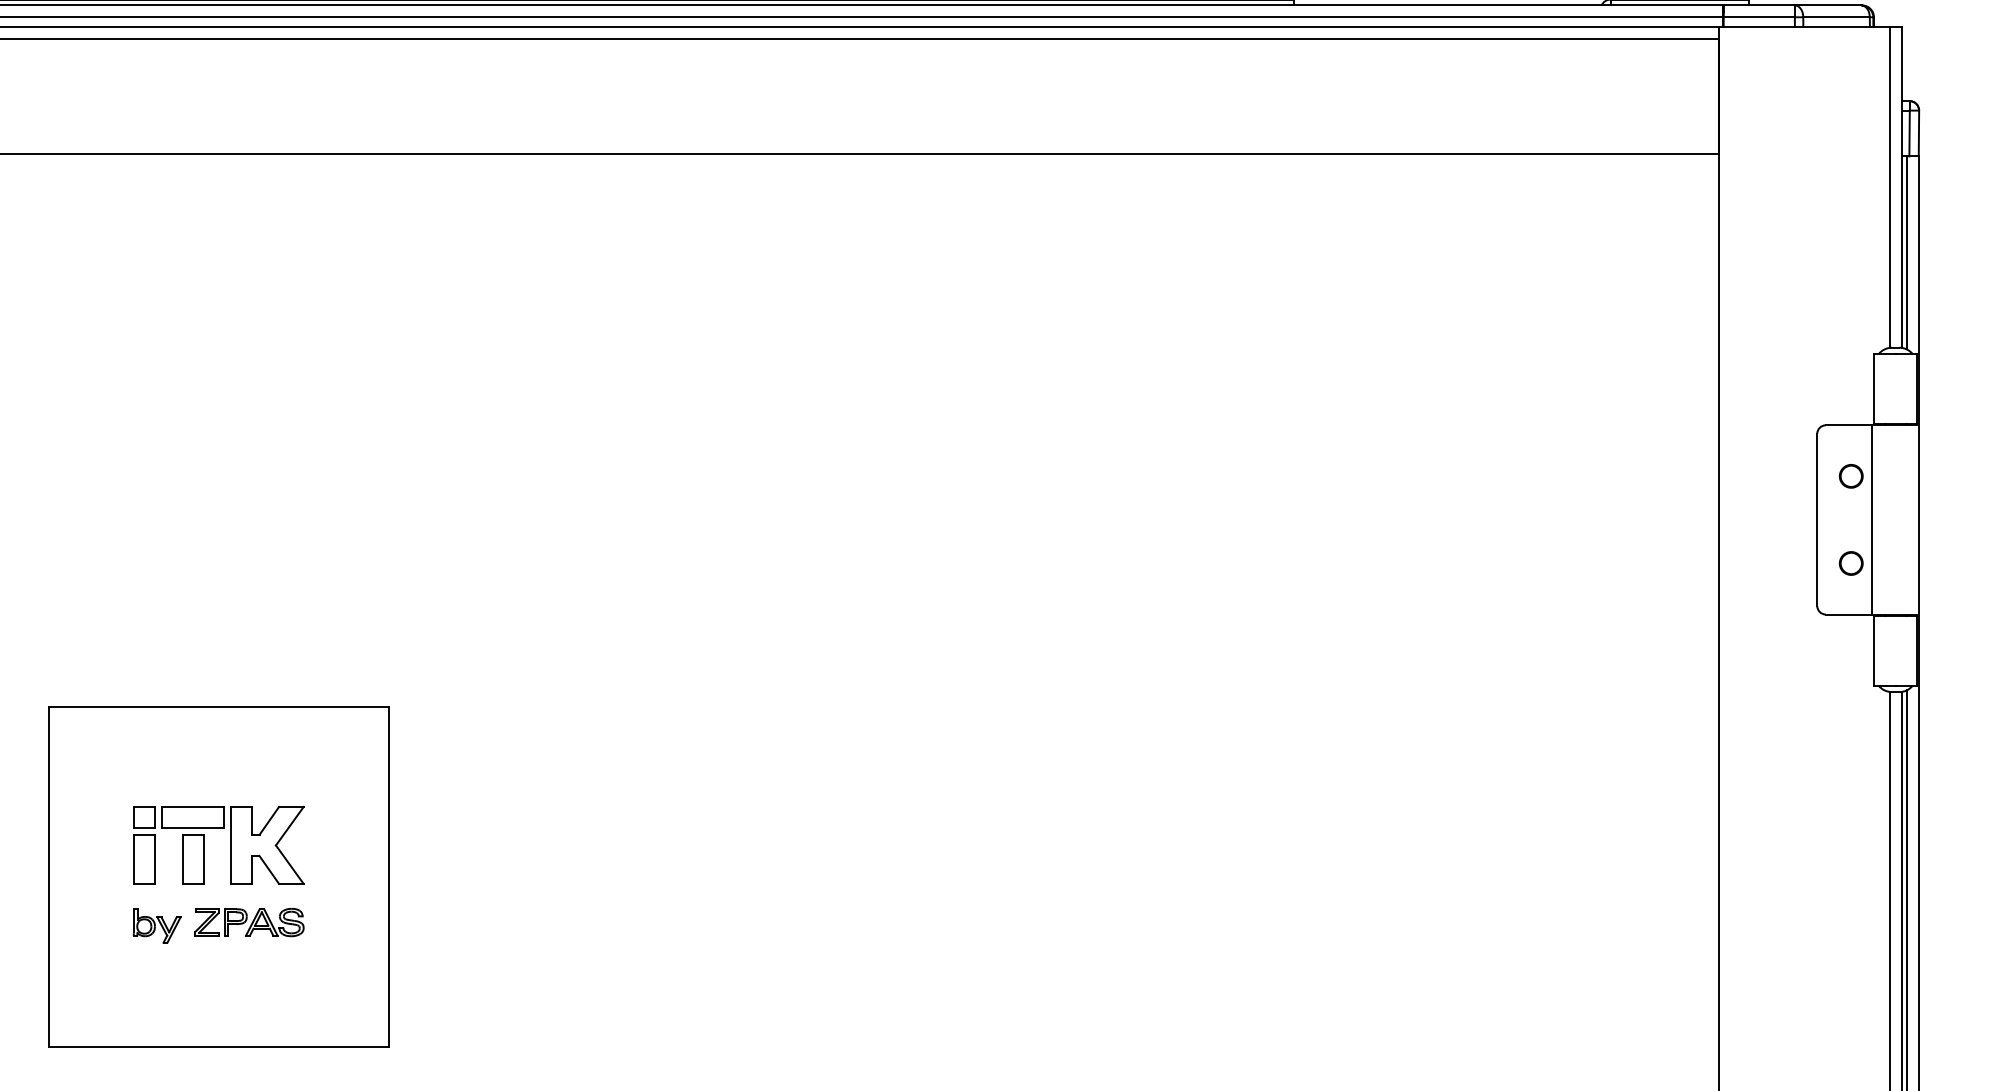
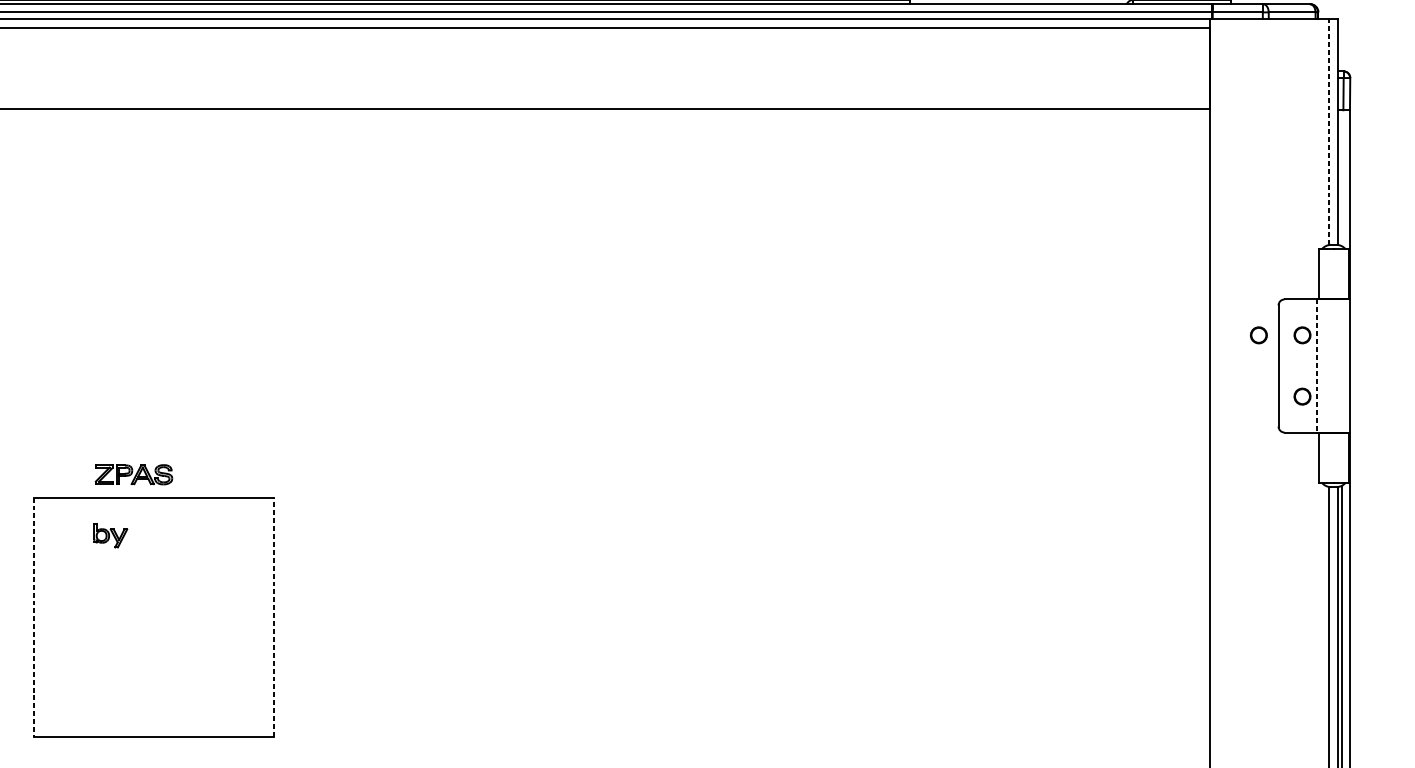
line: (1889, 187) -> (1329, 132), solid -> dashed
line: (1906, 252) -> (1341, 177), removed
part: (1788, 476) -> (1258, 335), added
line: (1872, 519) -> (1317, 365), solid -> dashed
part: (230, 844) -> (162, 594), removed
line: (388, 876) -> (273, 616), solid -> dashed
line: (48, 877) -> (34, 617), solid -> dashed
part: (249, 922) -> (134, 474), moved
part: (156, 925) -> (110, 535), moved

